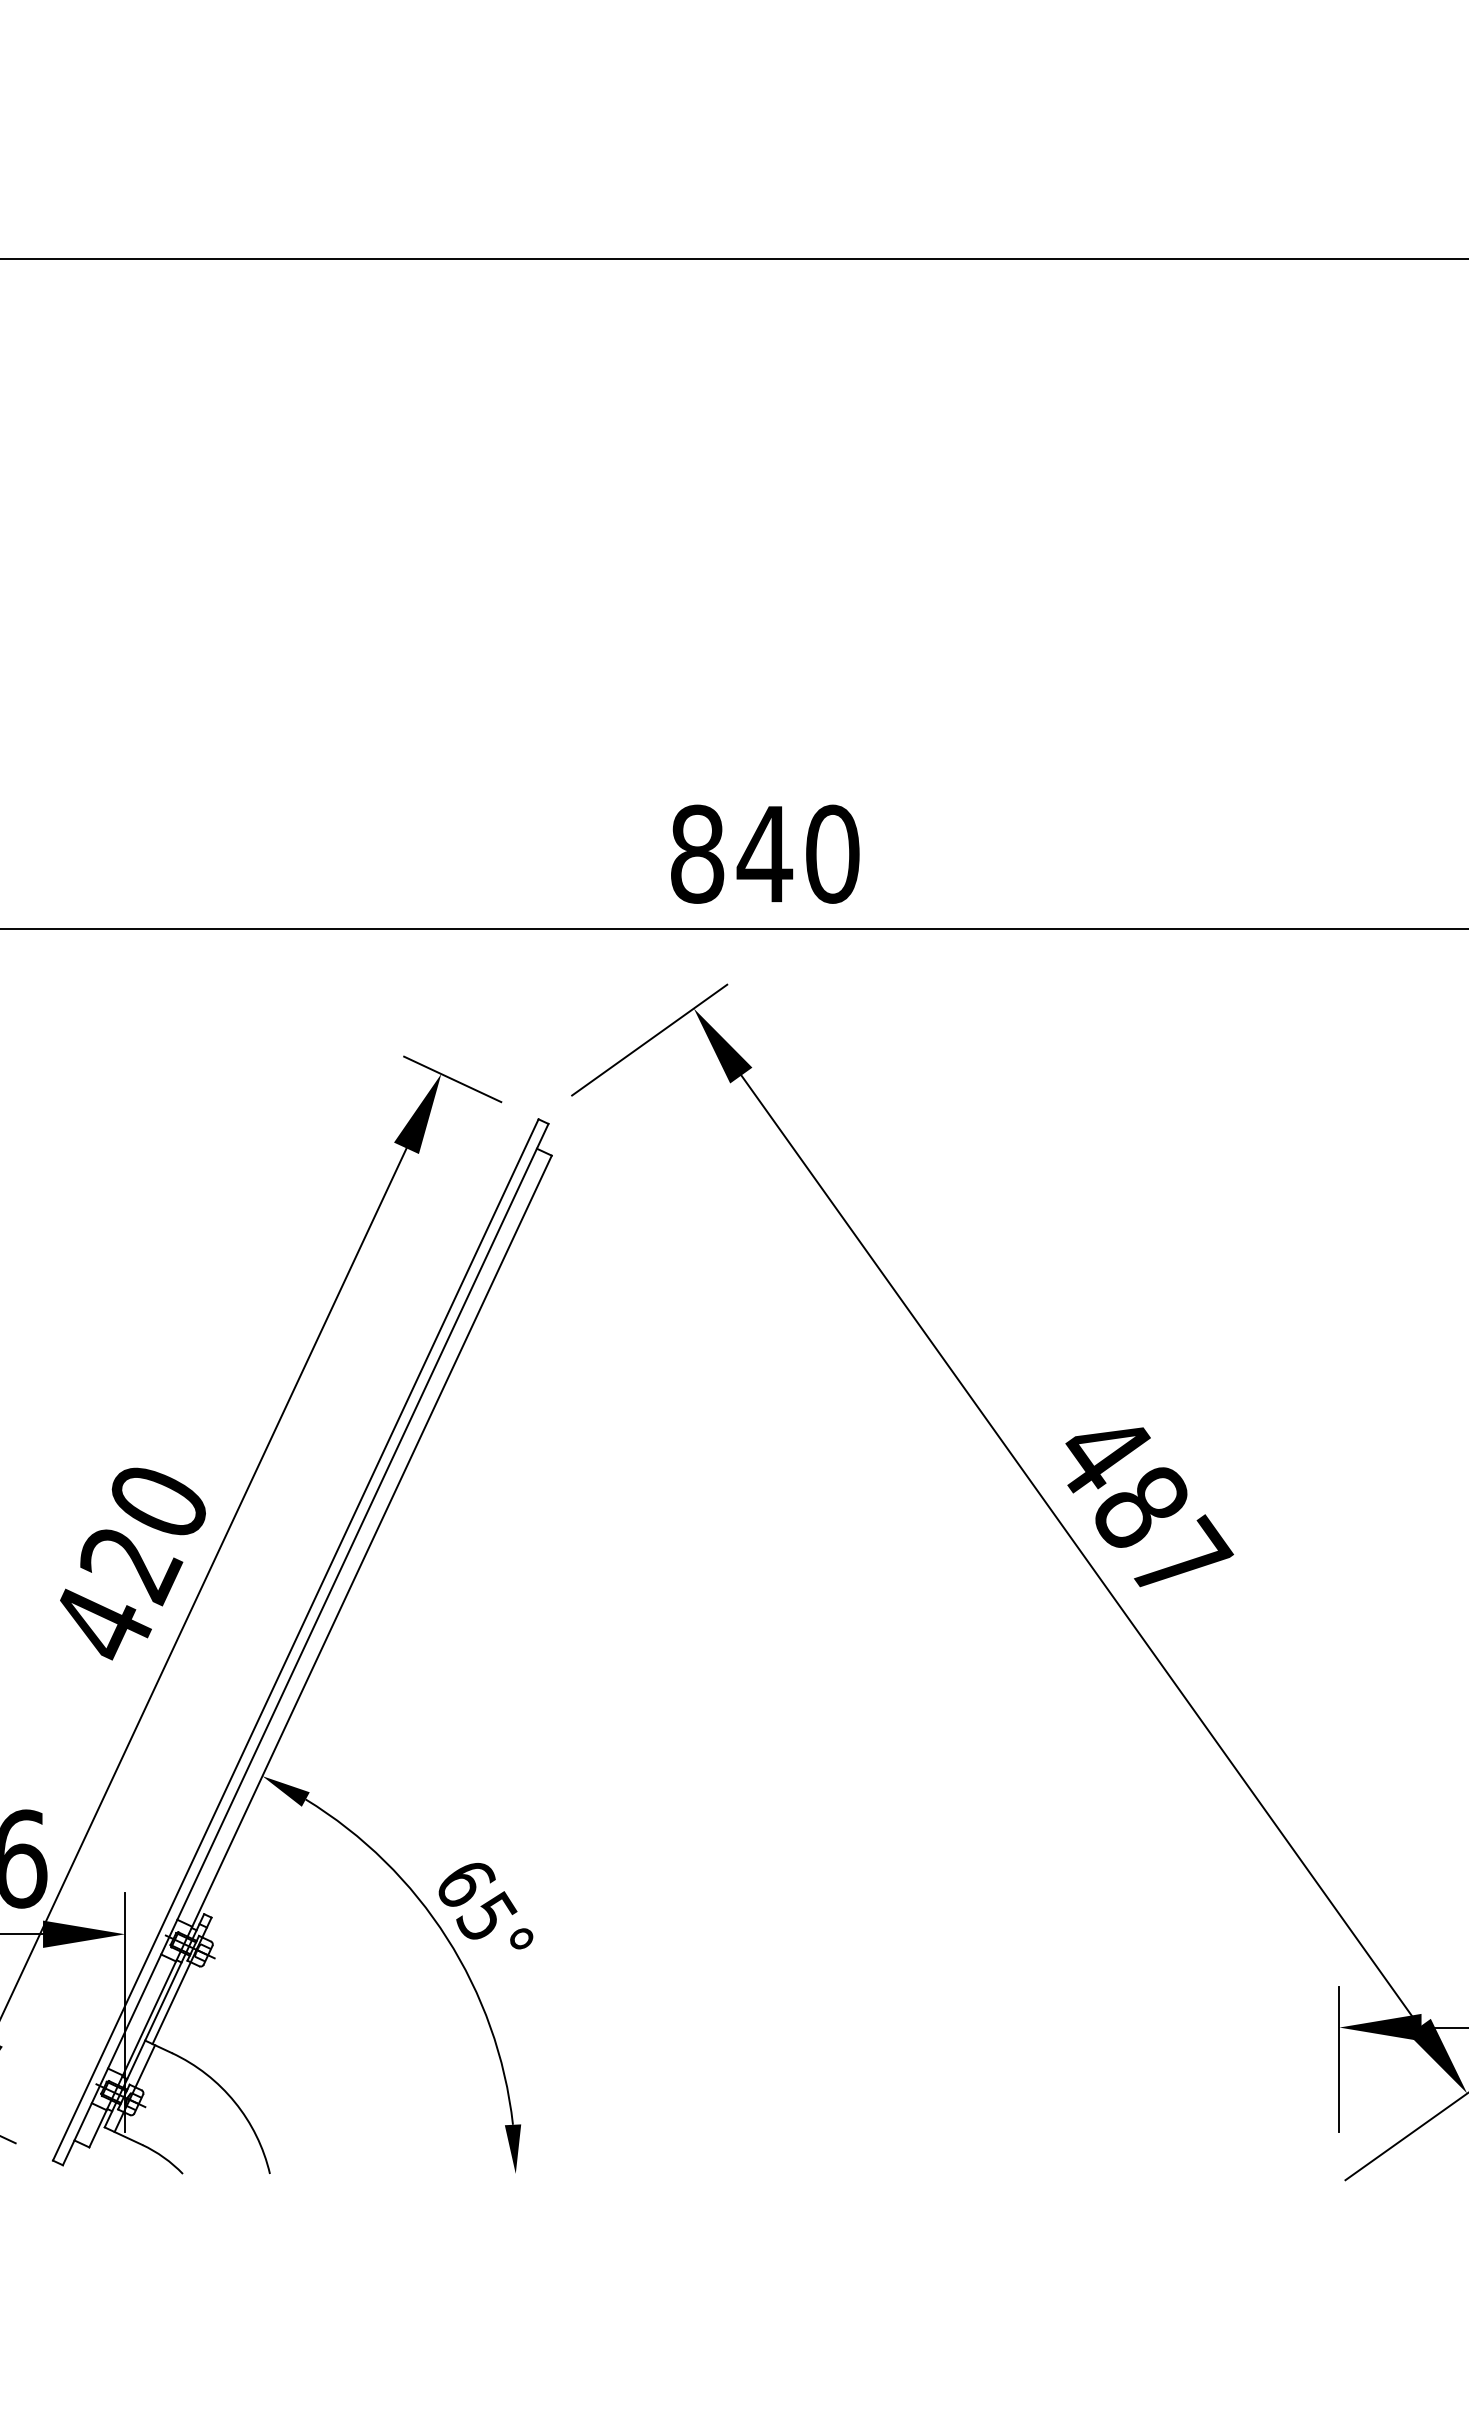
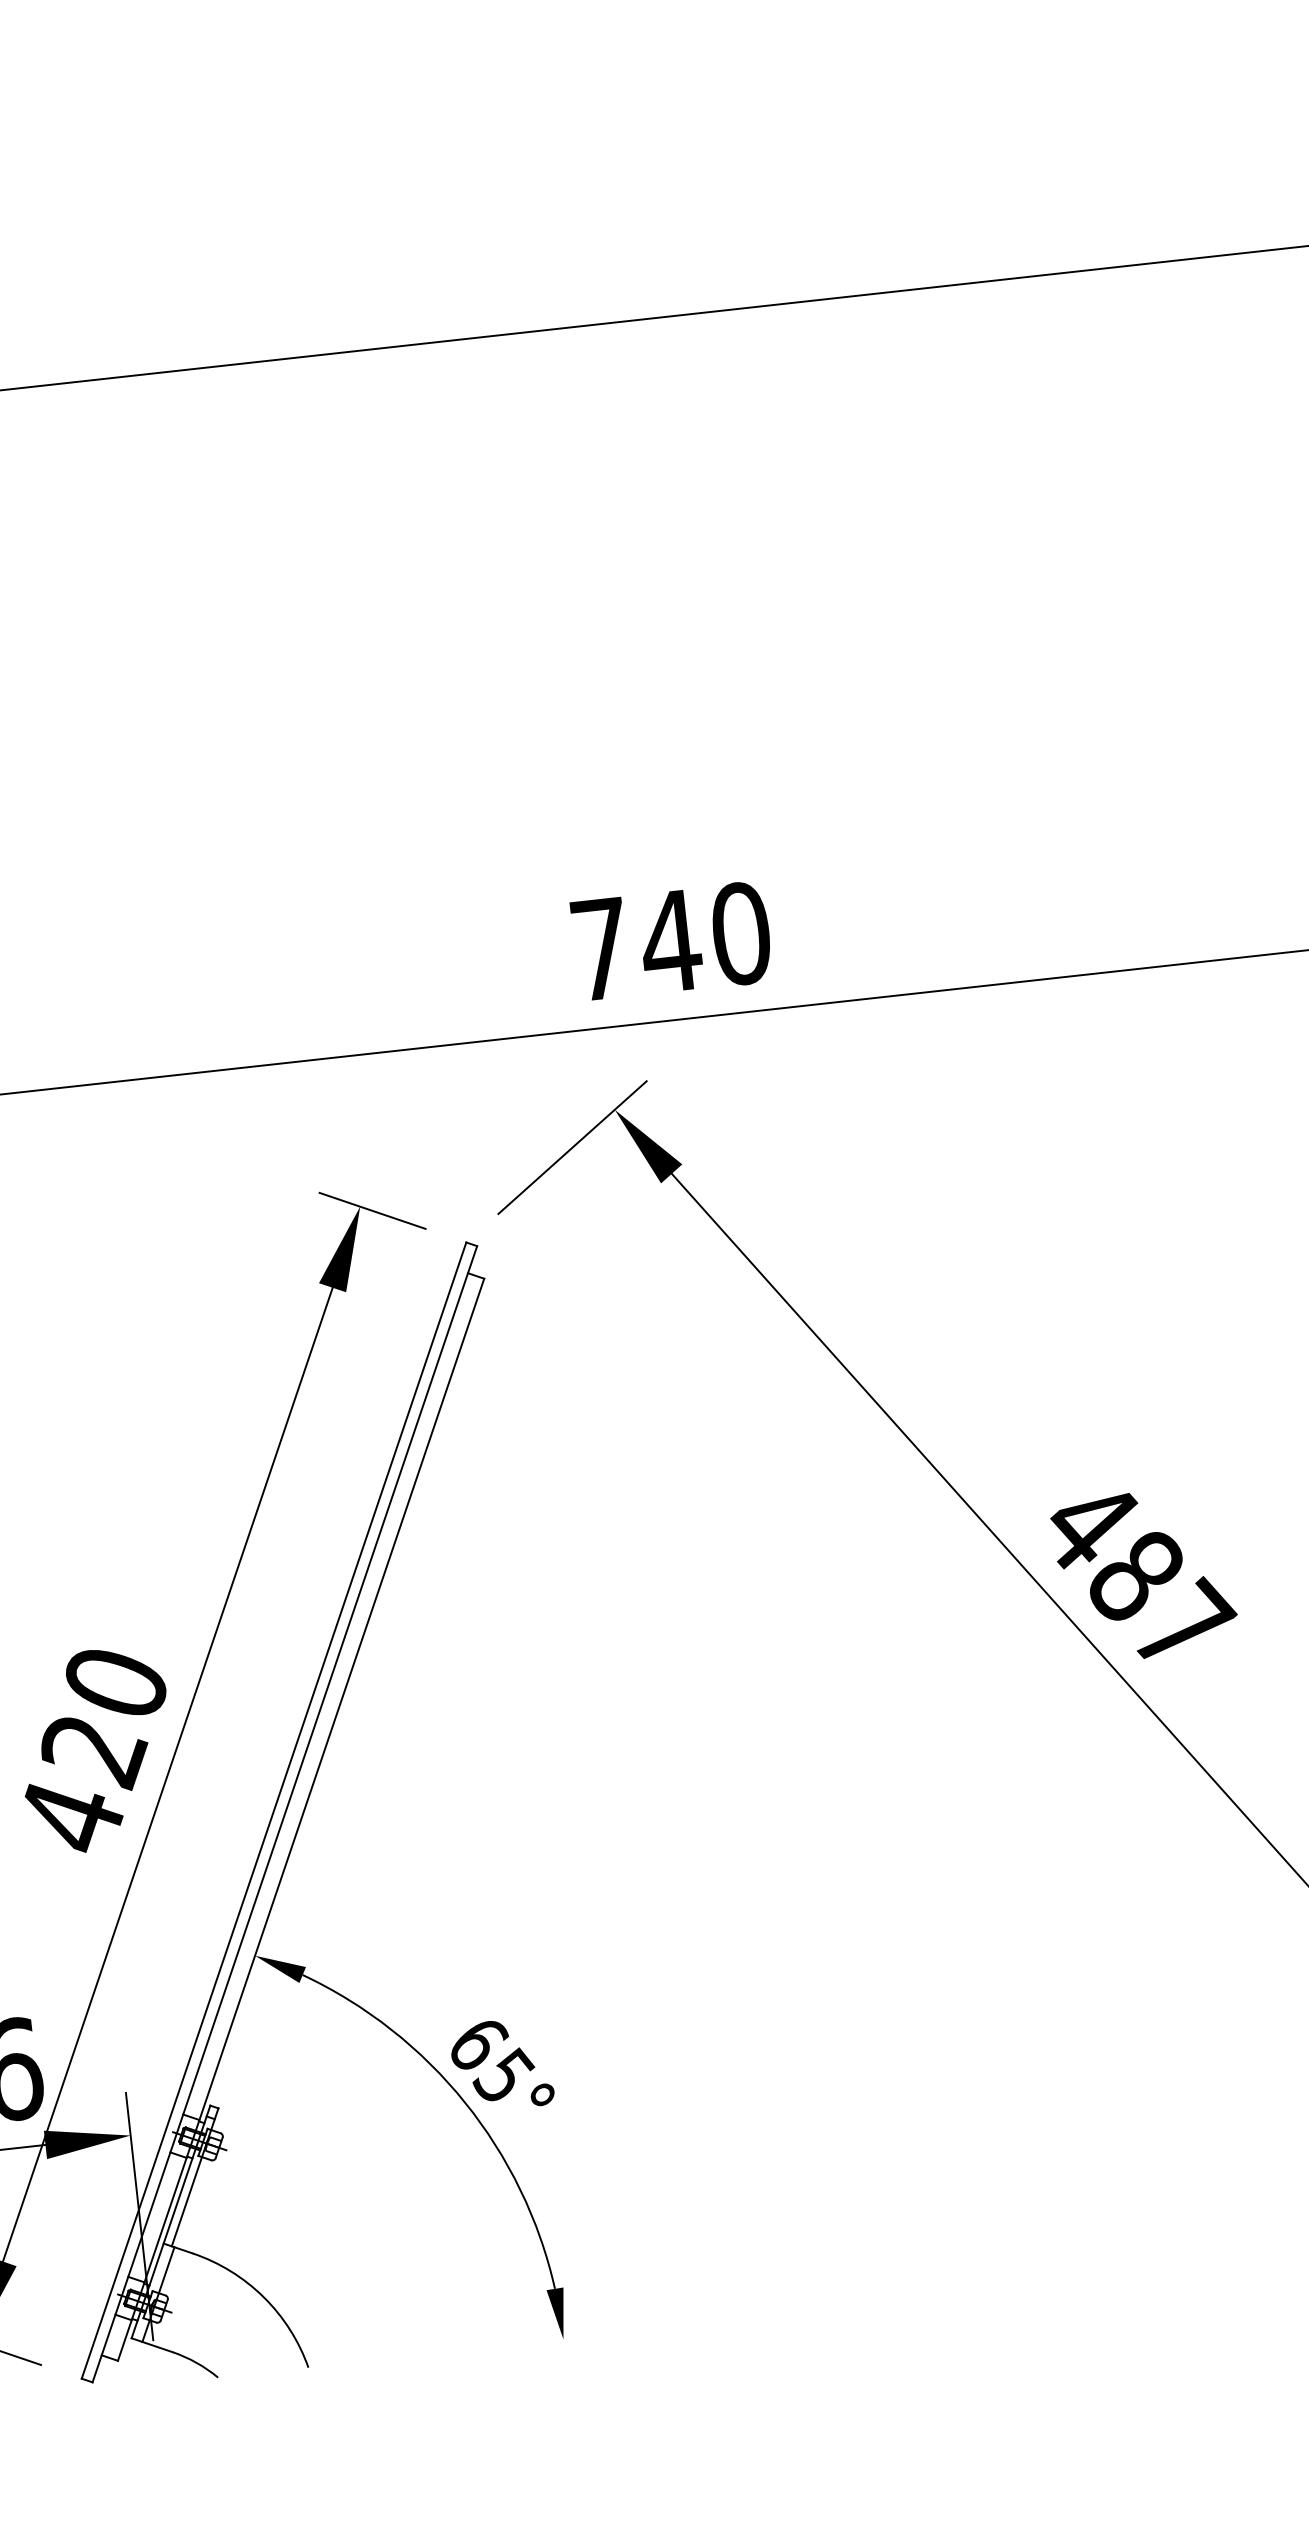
text: (697, 853) -> (600, 948), 840 -> 740

